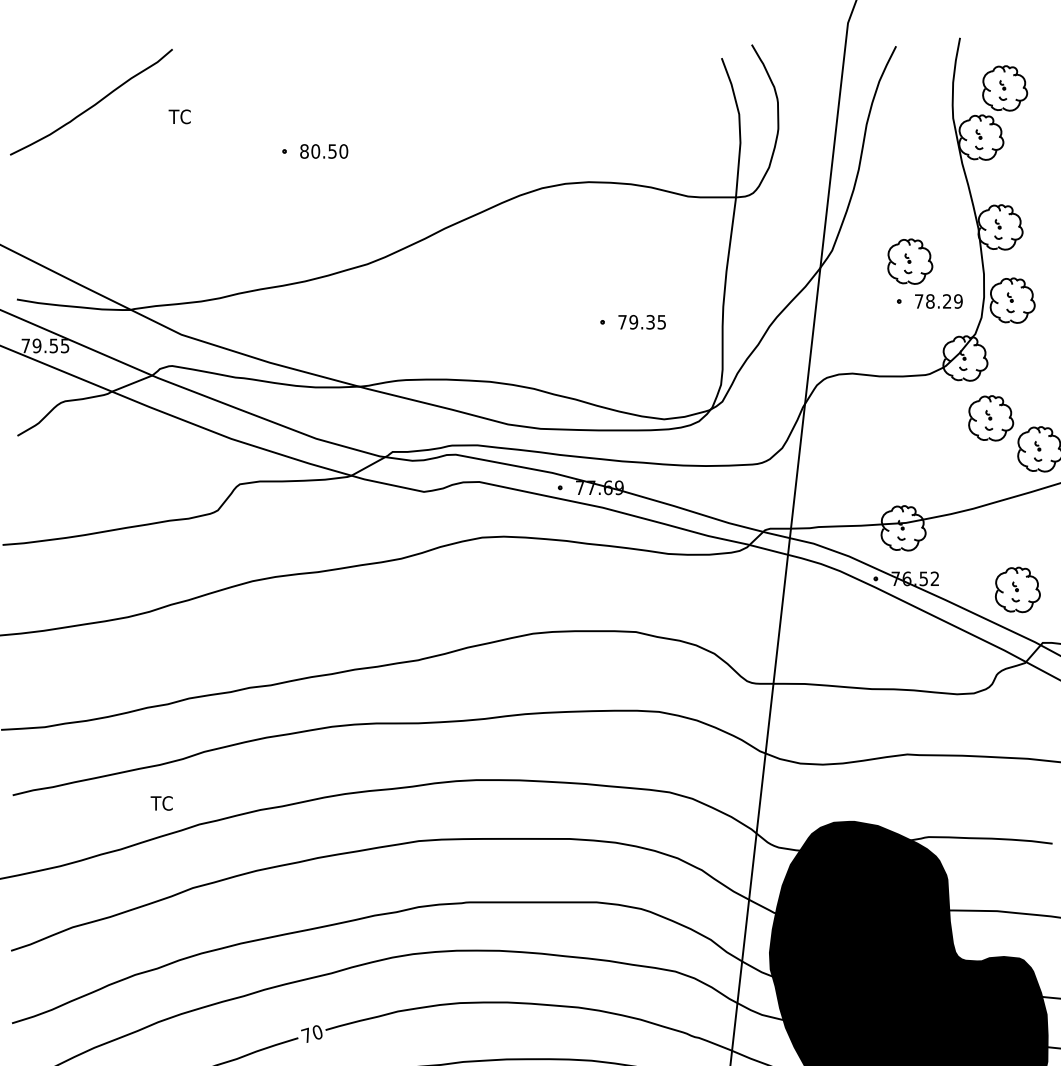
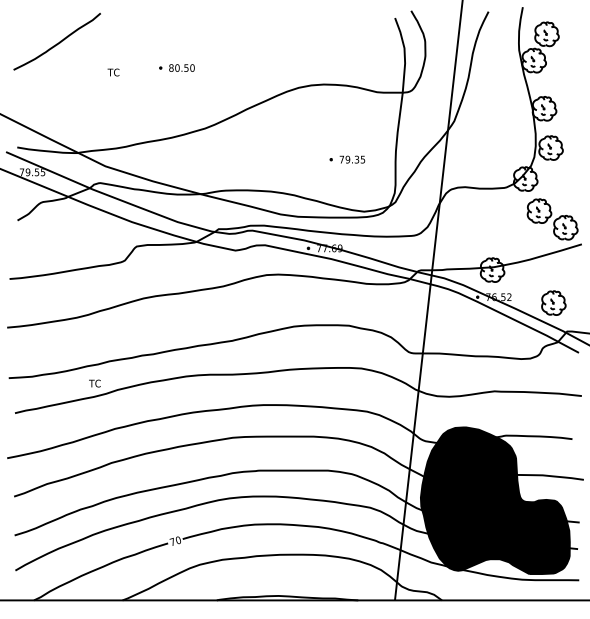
text: (179, 116) -> (113, 72), moved
part: (923, 273) -> (503, 133), removed
text: (161, 803) -> (94, 383), moved

